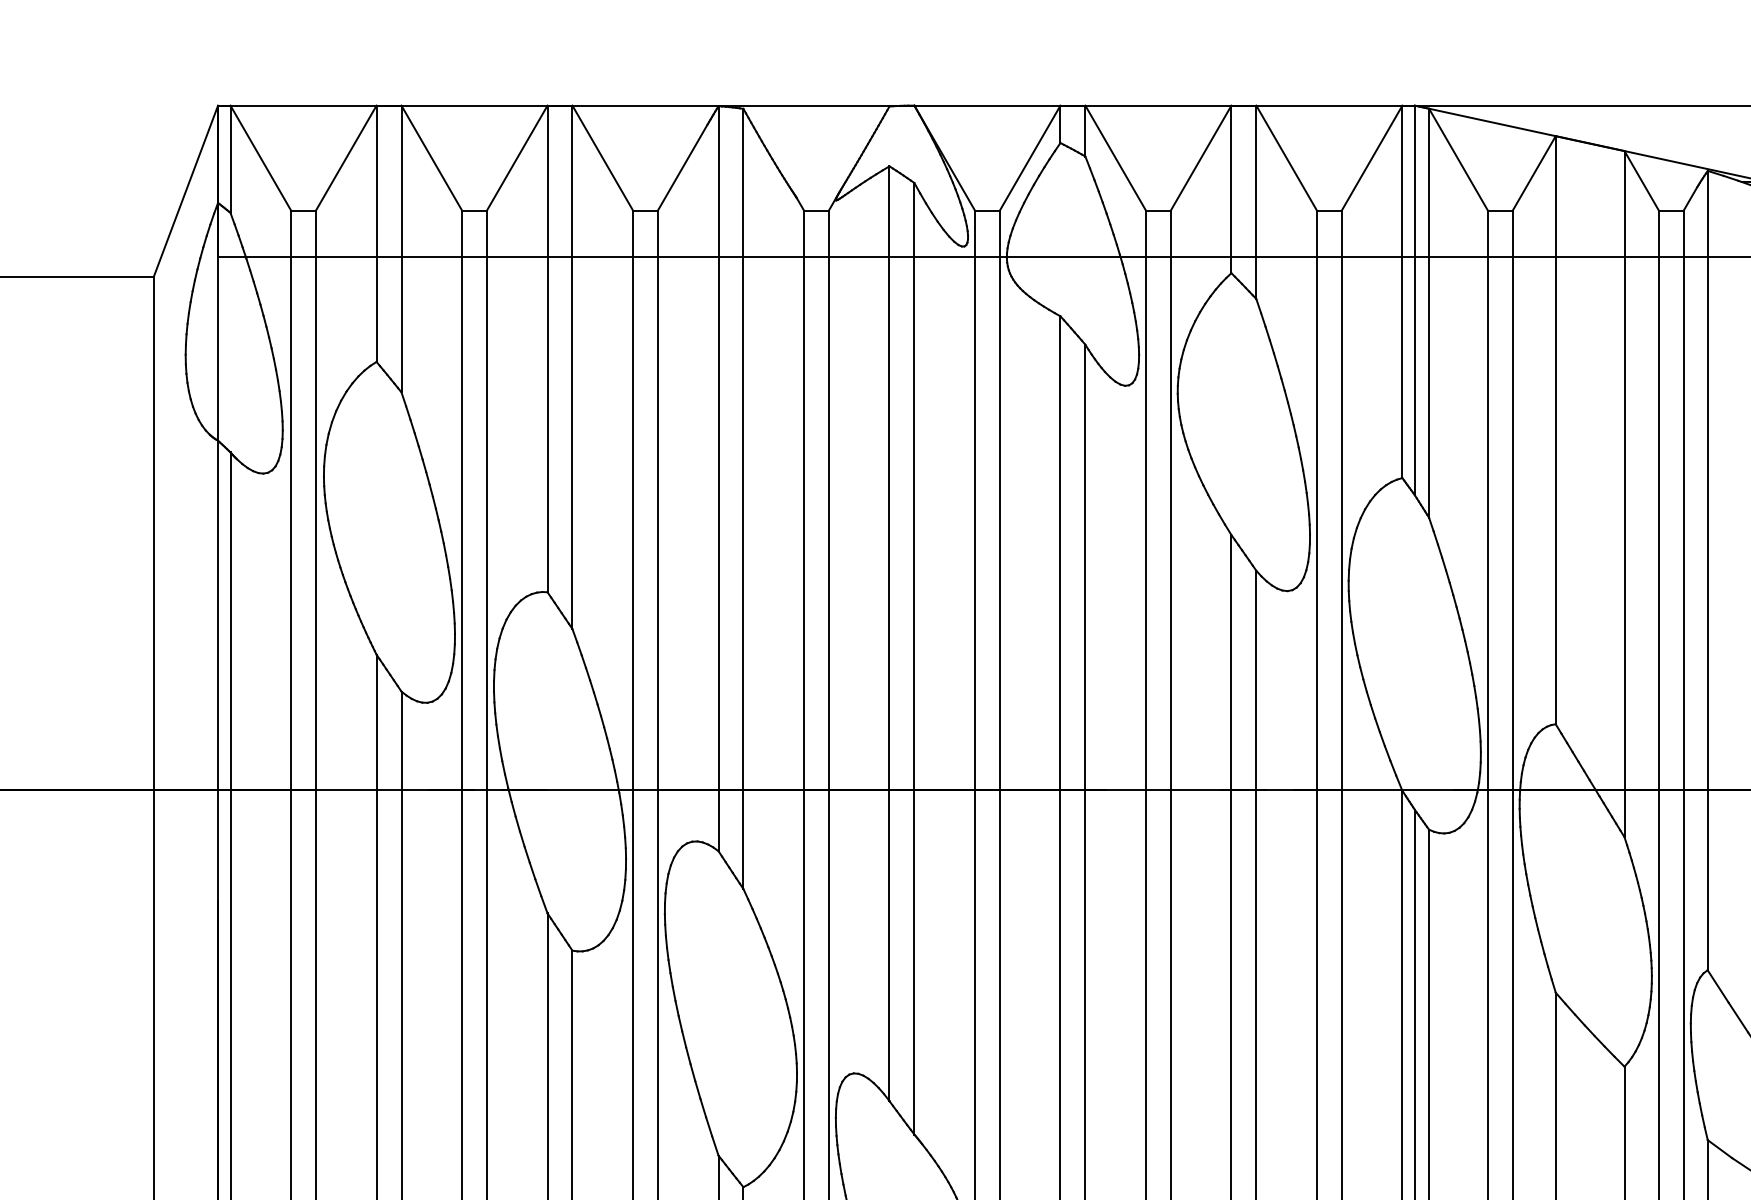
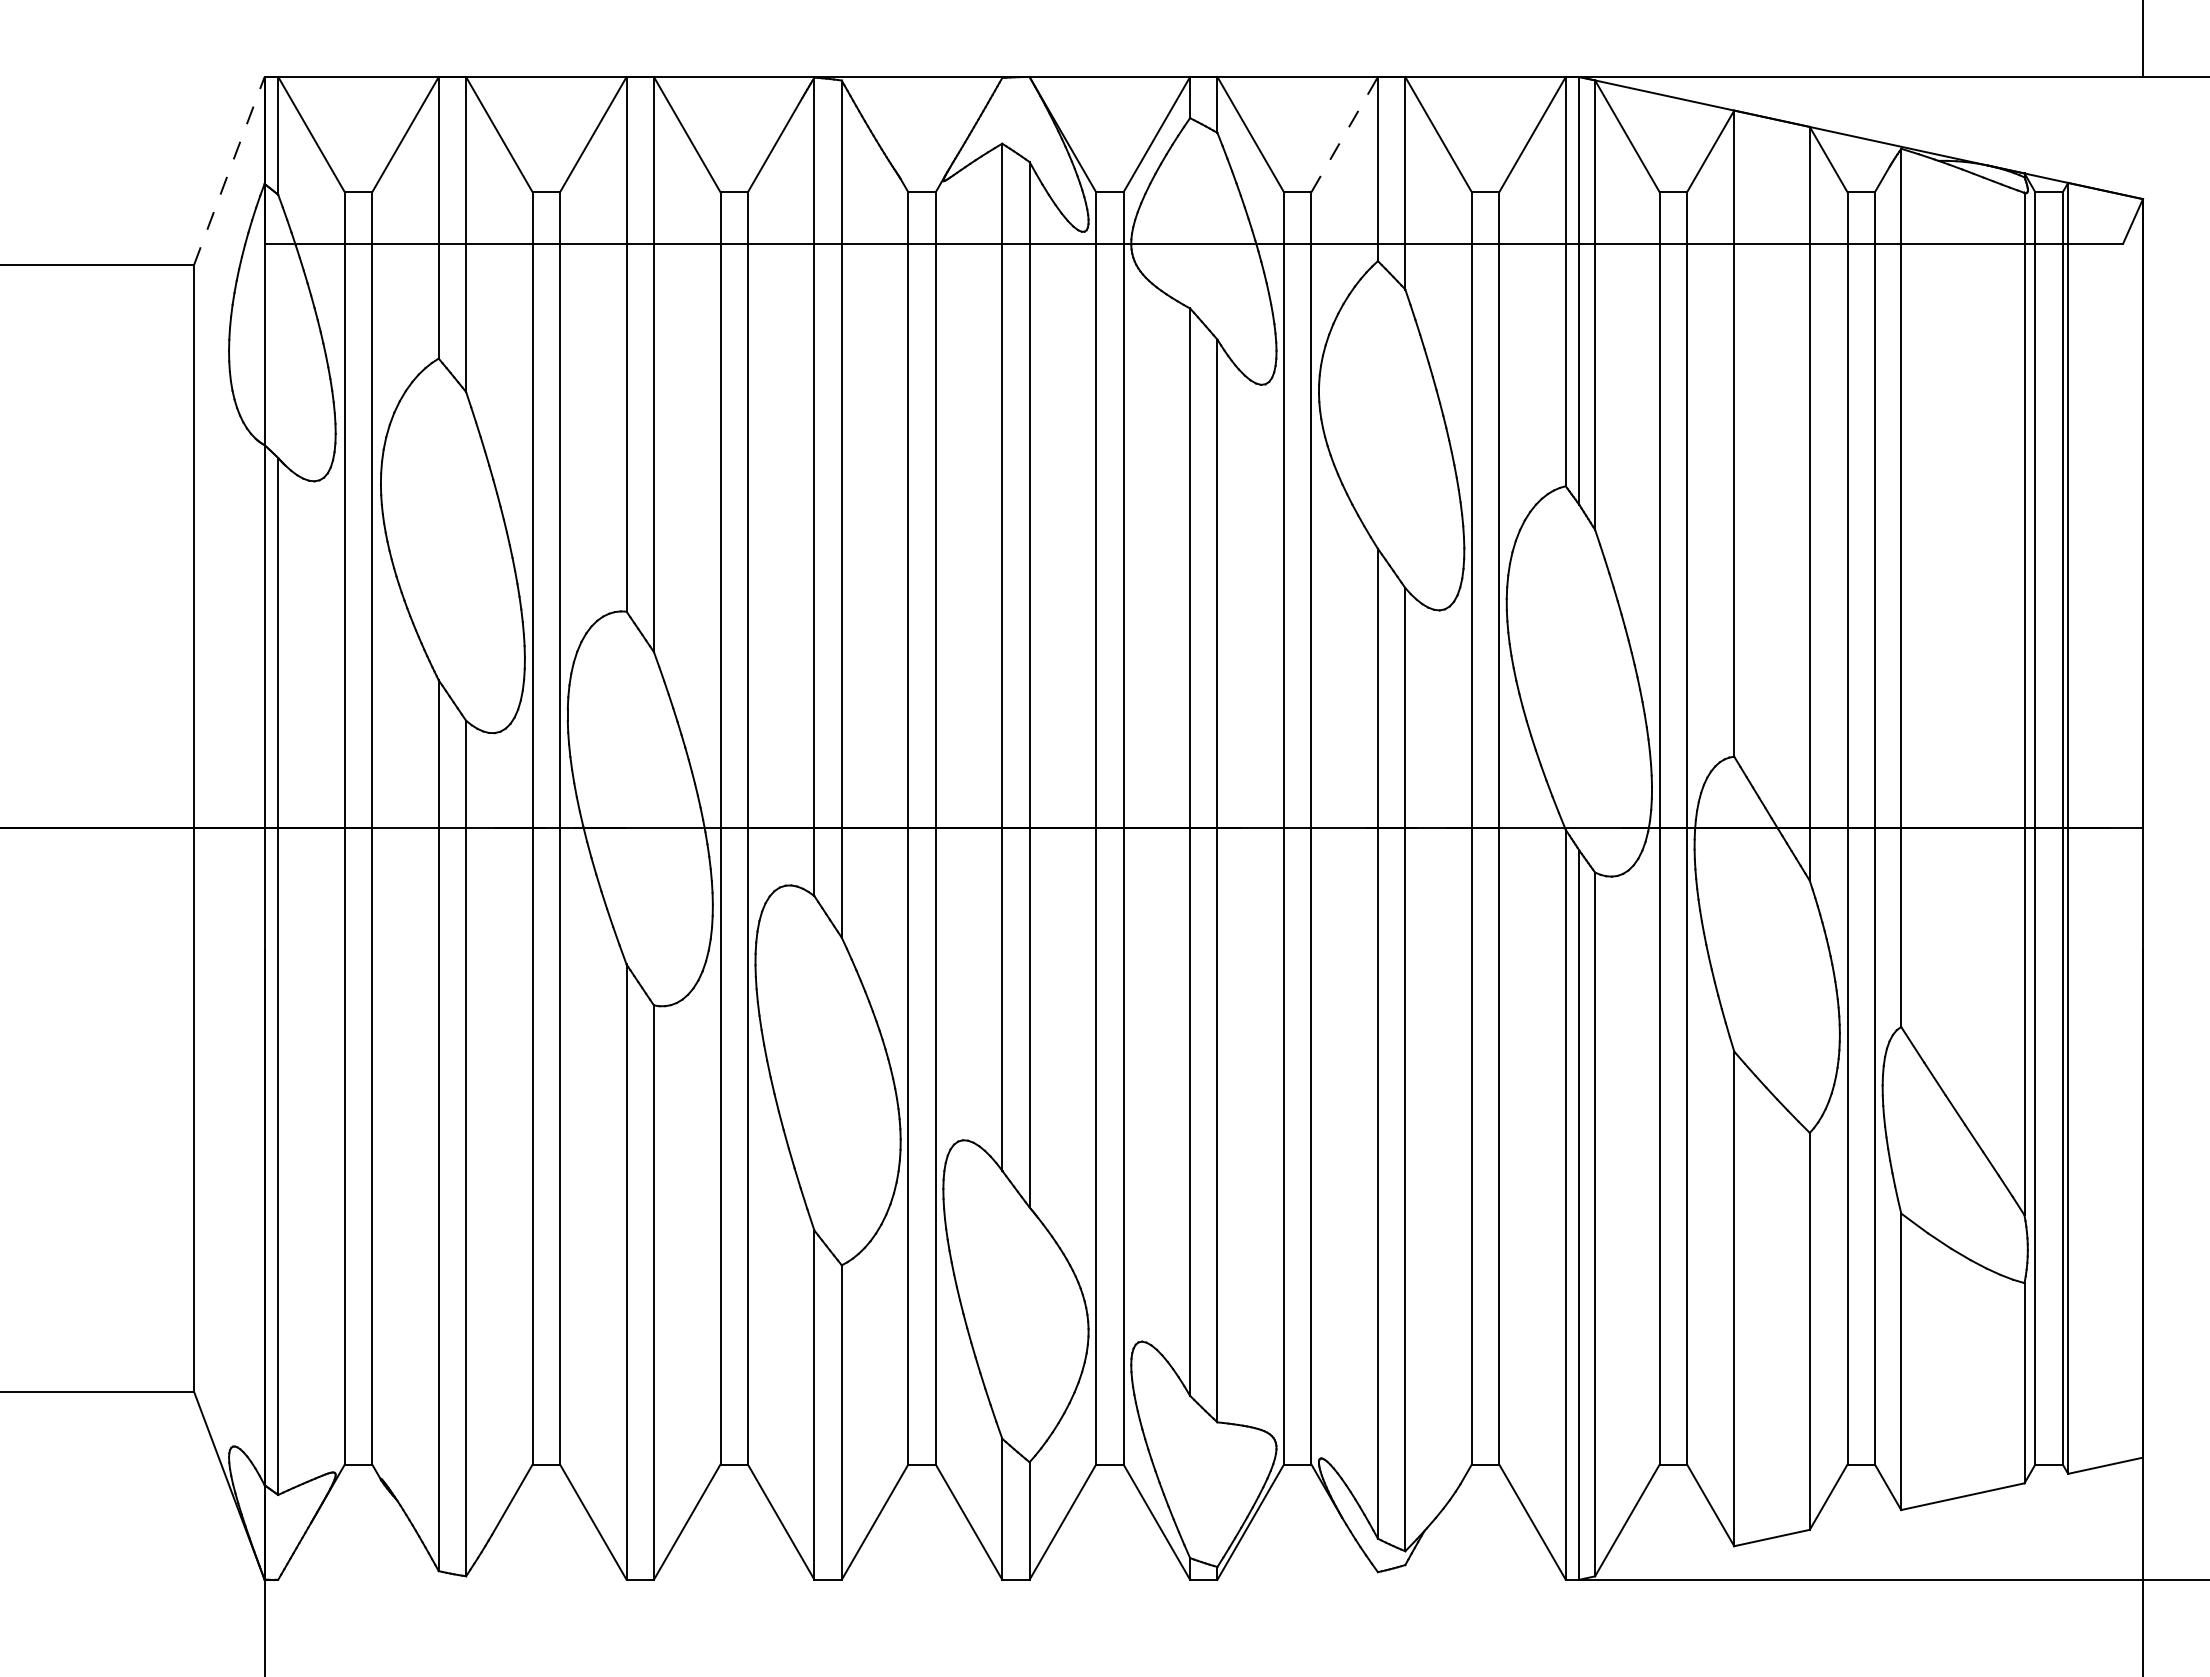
line: (1200, 157) -> (1344, 134), solid -> dashed
line: (186, 190) -> (229, 170), solid -> dashed

